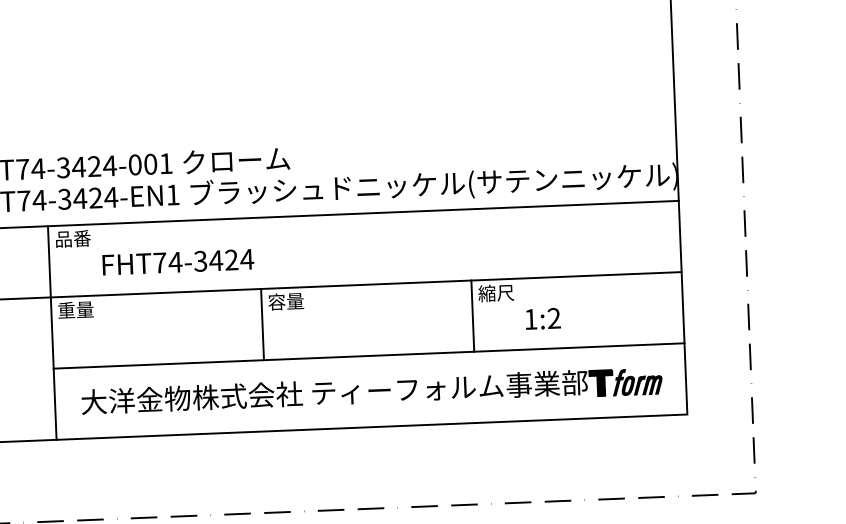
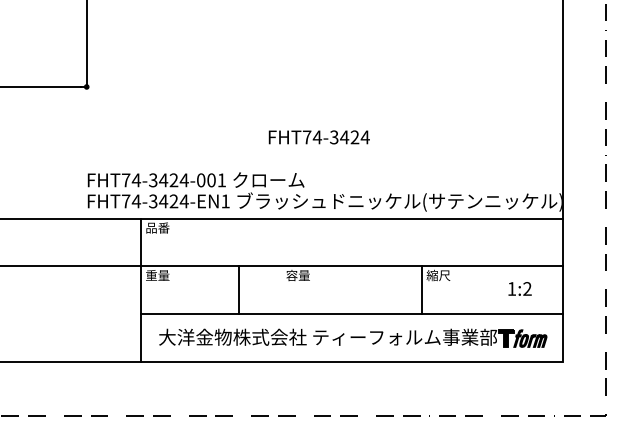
text: (177, 262) -> (318, 137), moved
text: (542, 318) -> (519, 288), moved
line: (262, 325) -> (238, 290), moved

